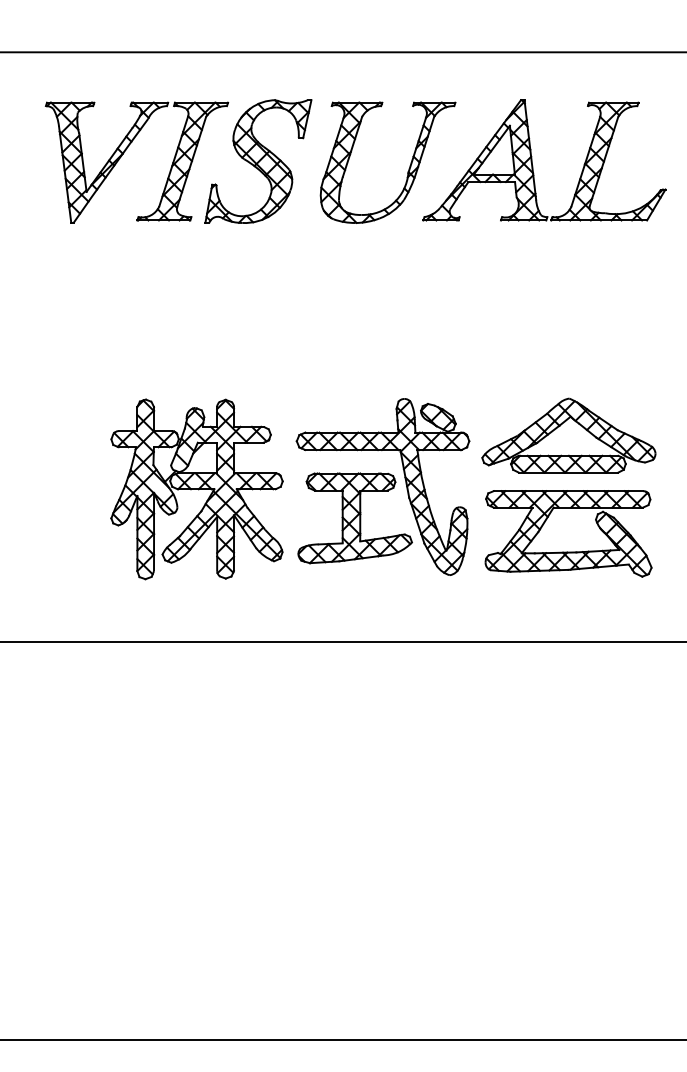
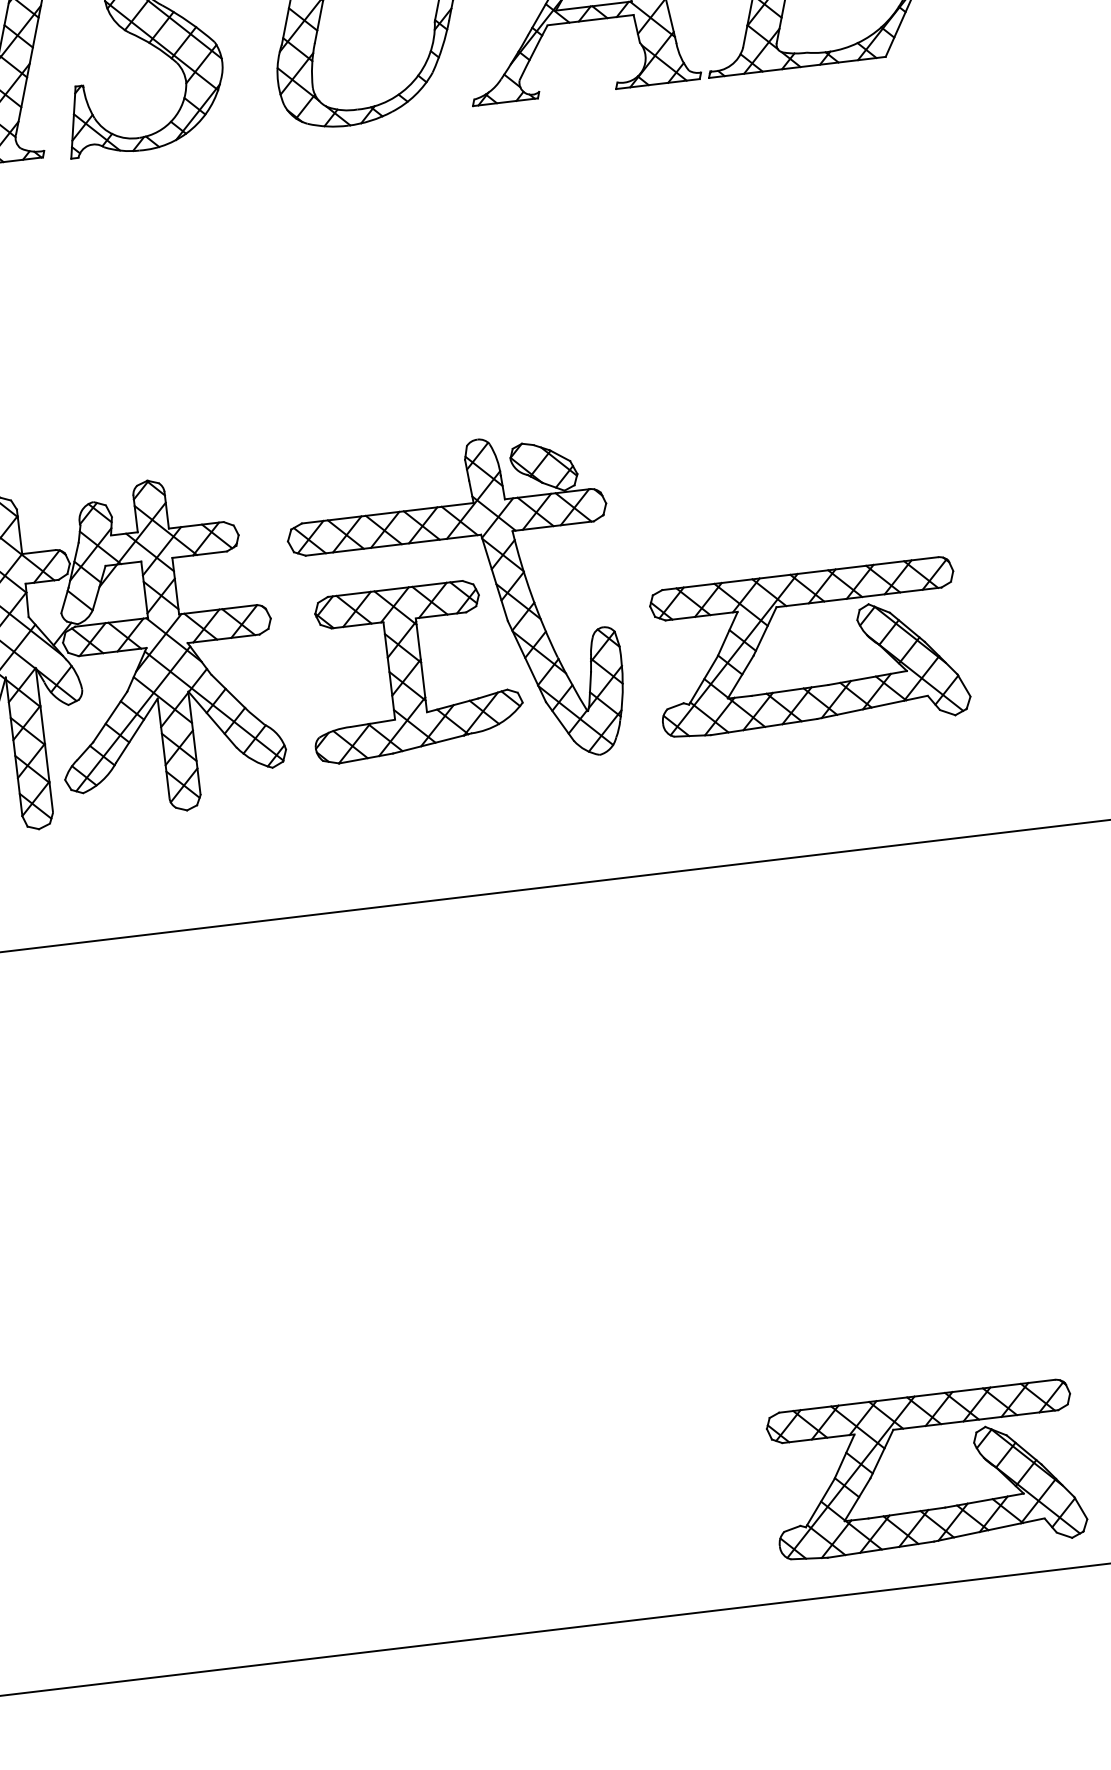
part: (568, 435) -> (788, 470), removed
part: (578, 998) -> (930, 1507), added

